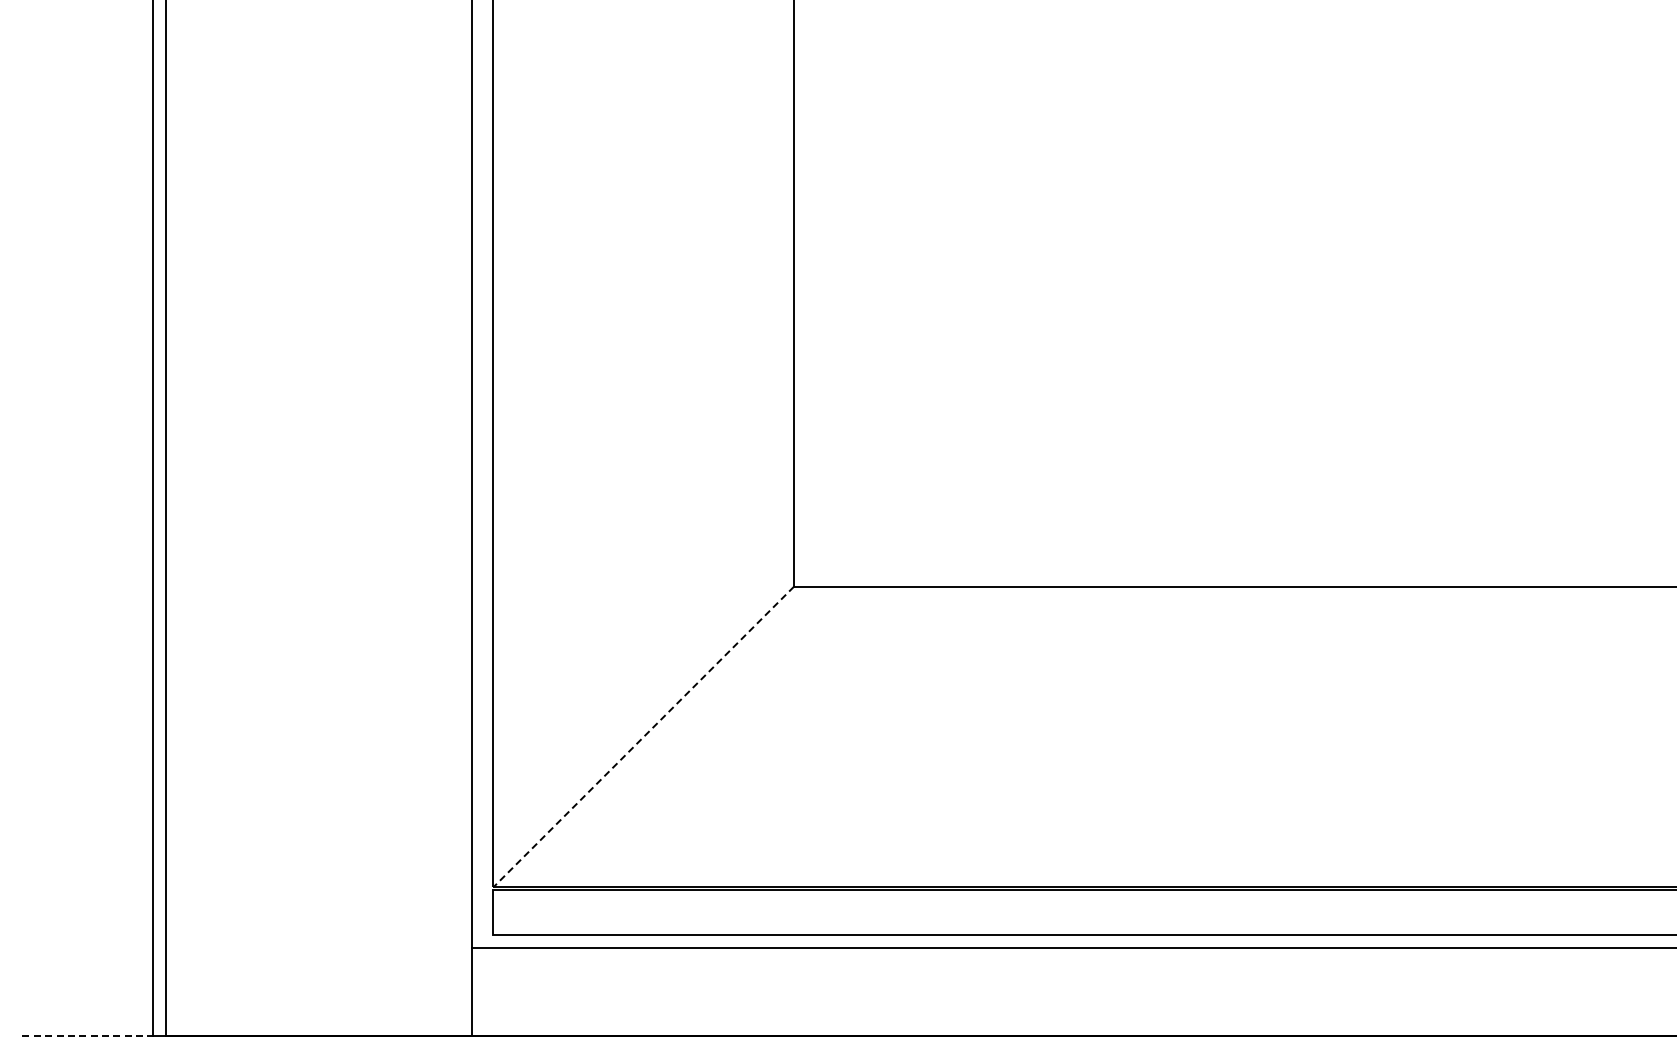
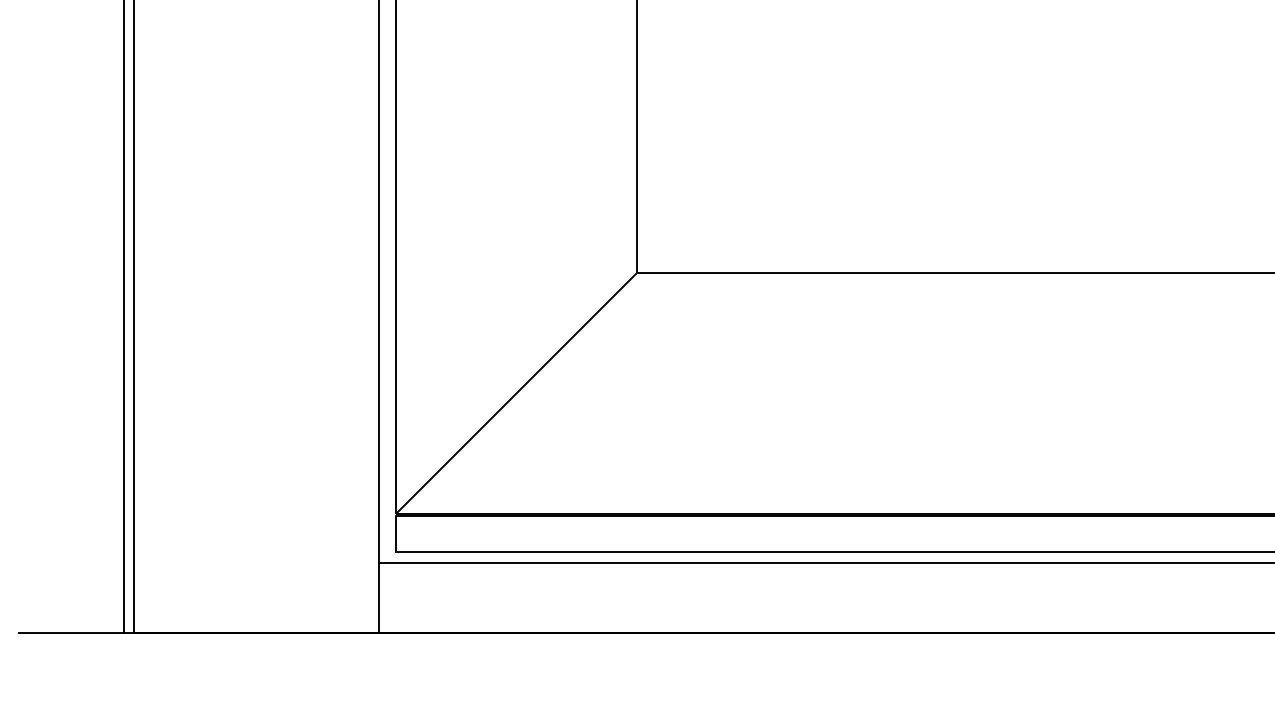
line: (643, 737) -> (516, 394), dashed -> solid
line: (88, 1035) -> (71, 632), dashed -> solid

